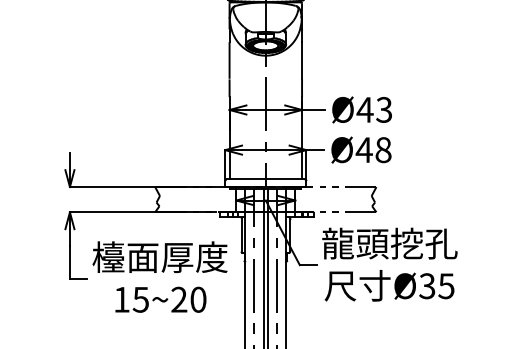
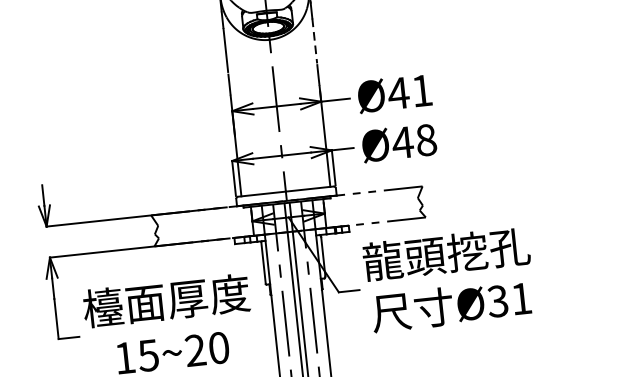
line: (302, 60) -> (315, 40), solid -> dashed
text: (383, 109) -> (421, 90), 43 -> 41
text: (446, 286) -> (521, 299), 35 -> 31

